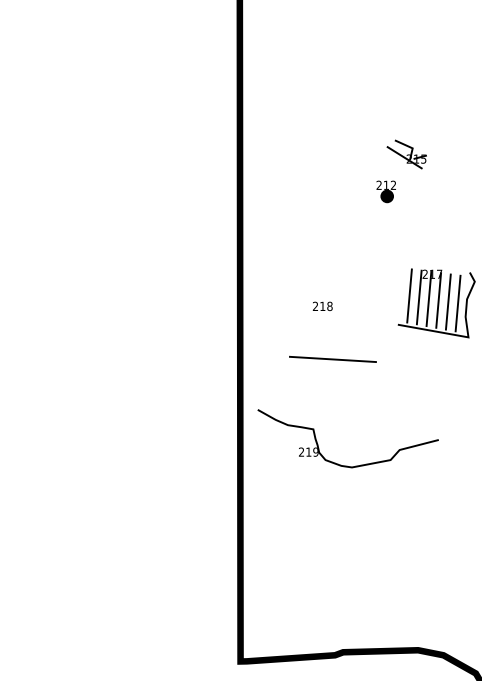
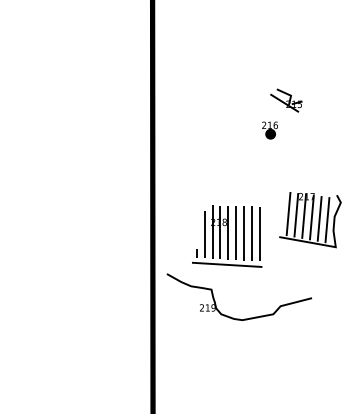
text: (393, 184) -> (275, 124), 212 -> 216
hatch: (334, 320) -> (228, 233), added
part: (338, 463) -> (231, 317), moved

